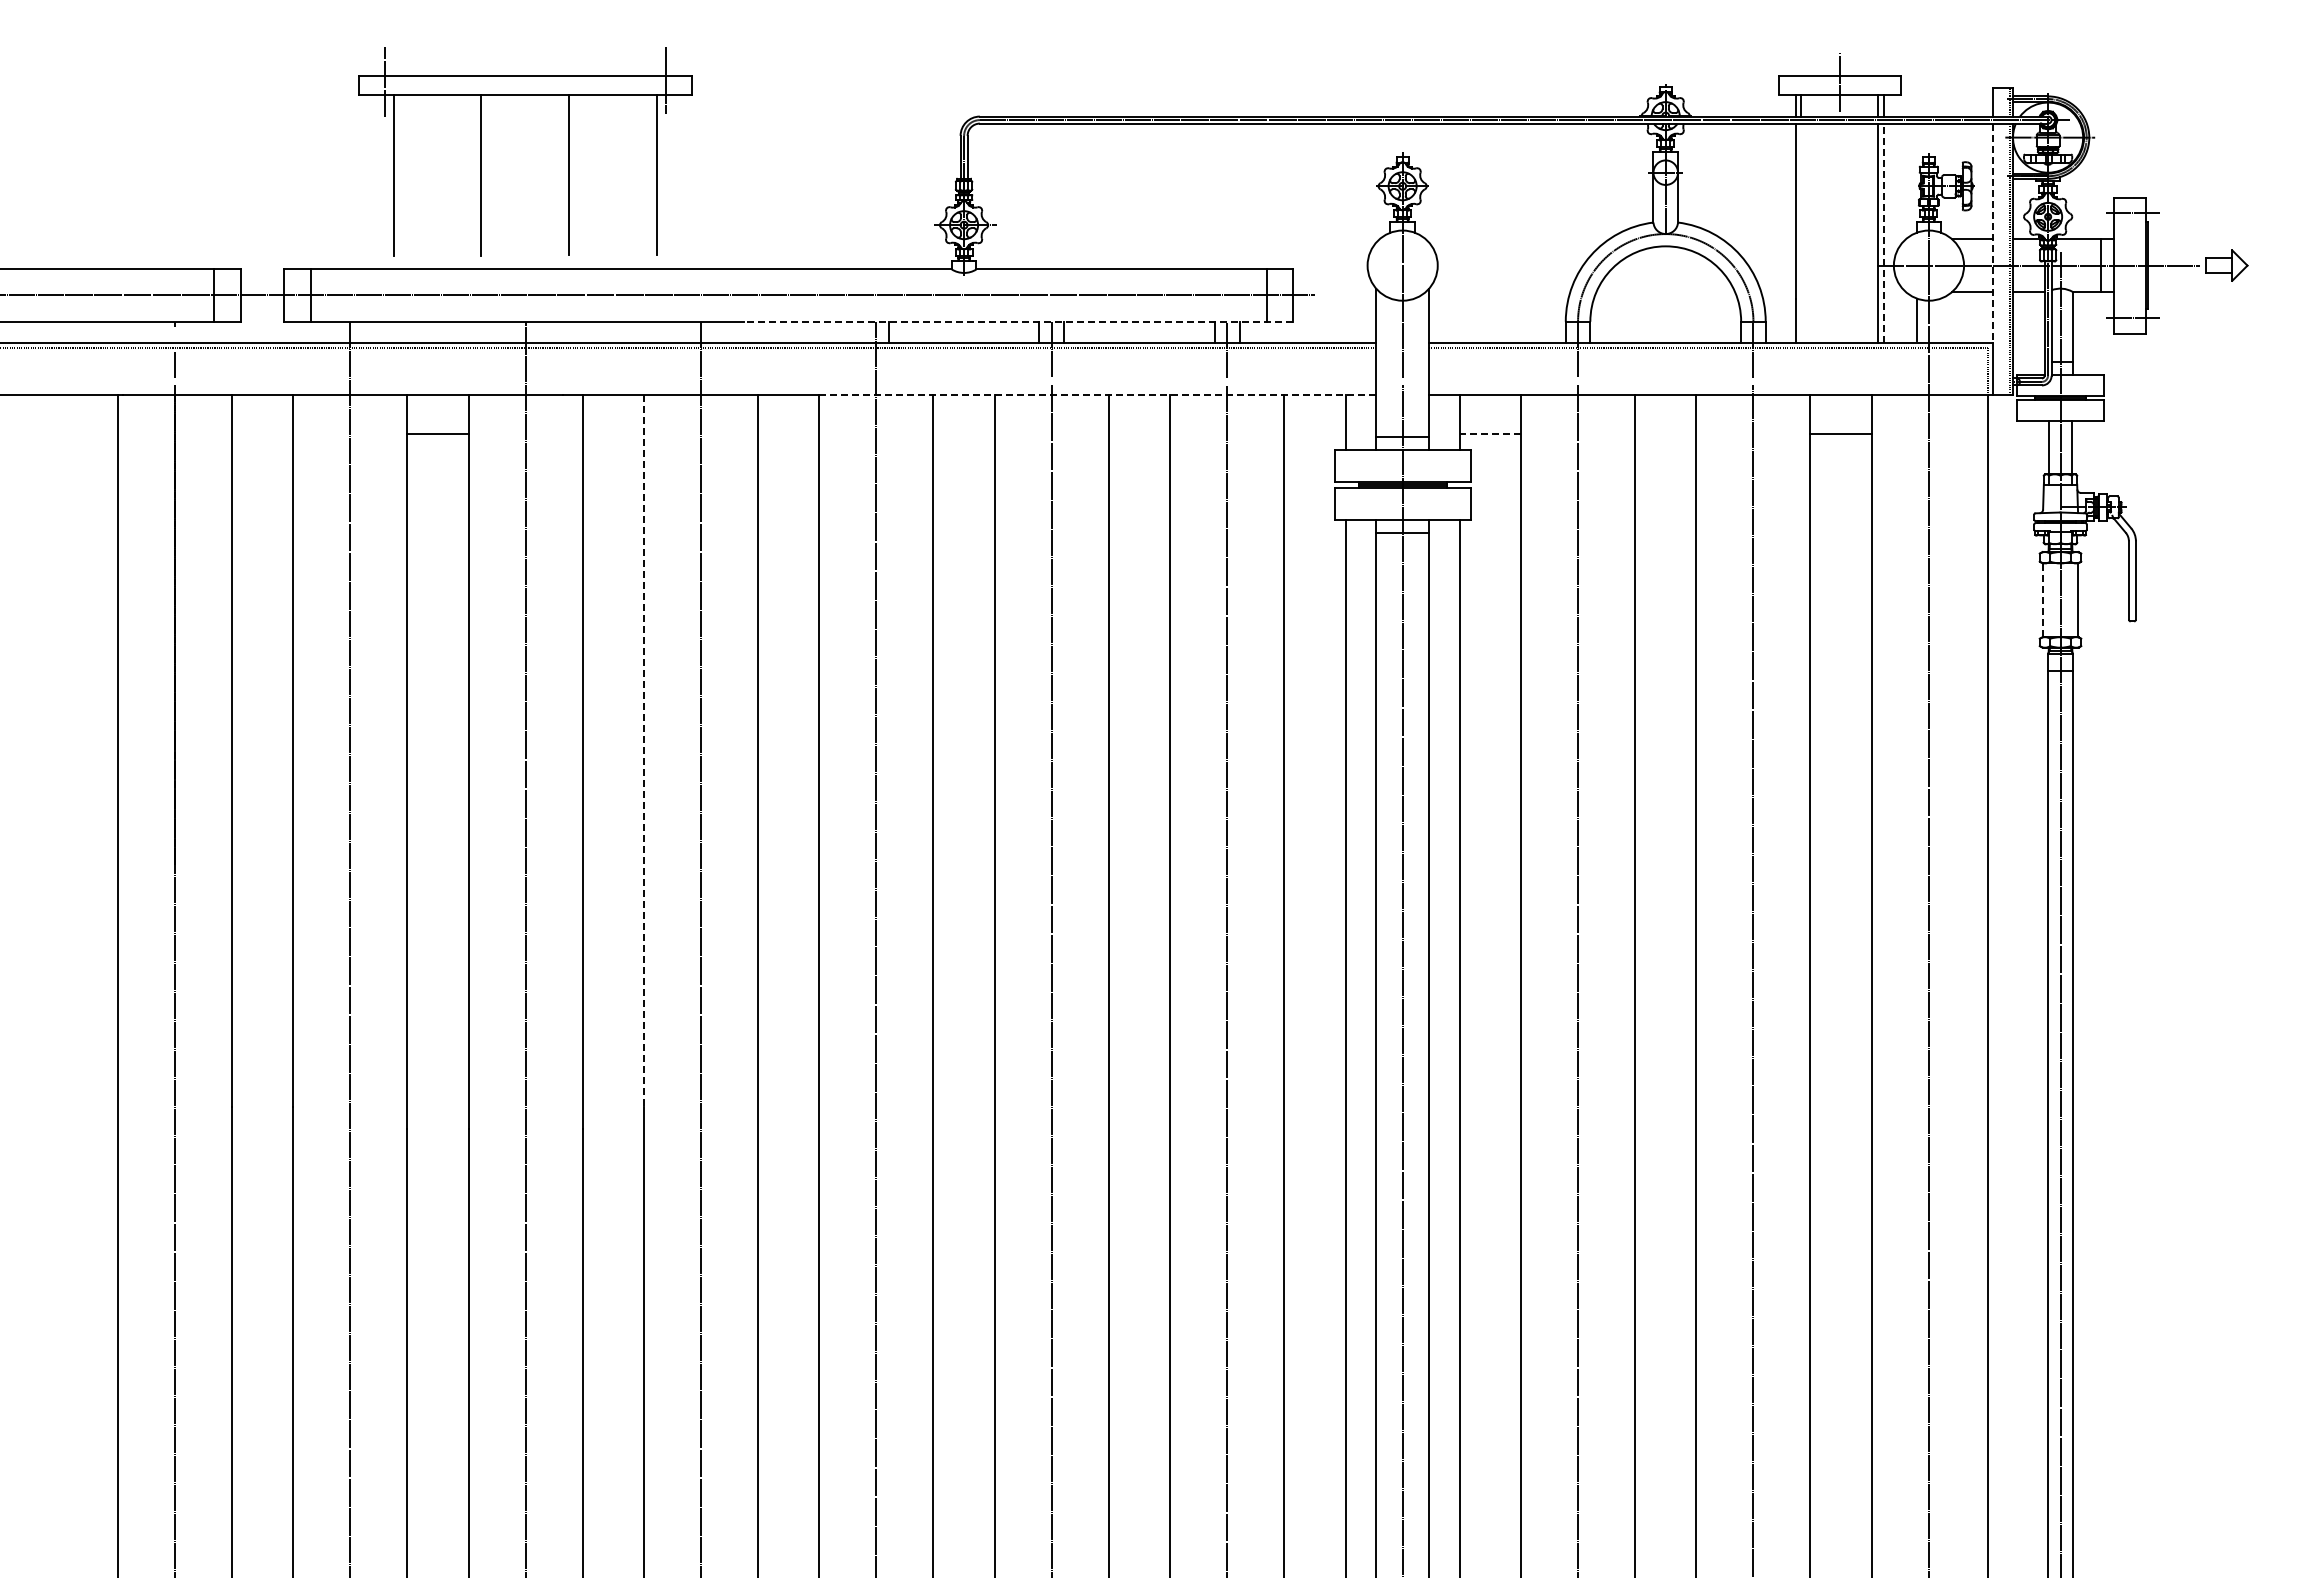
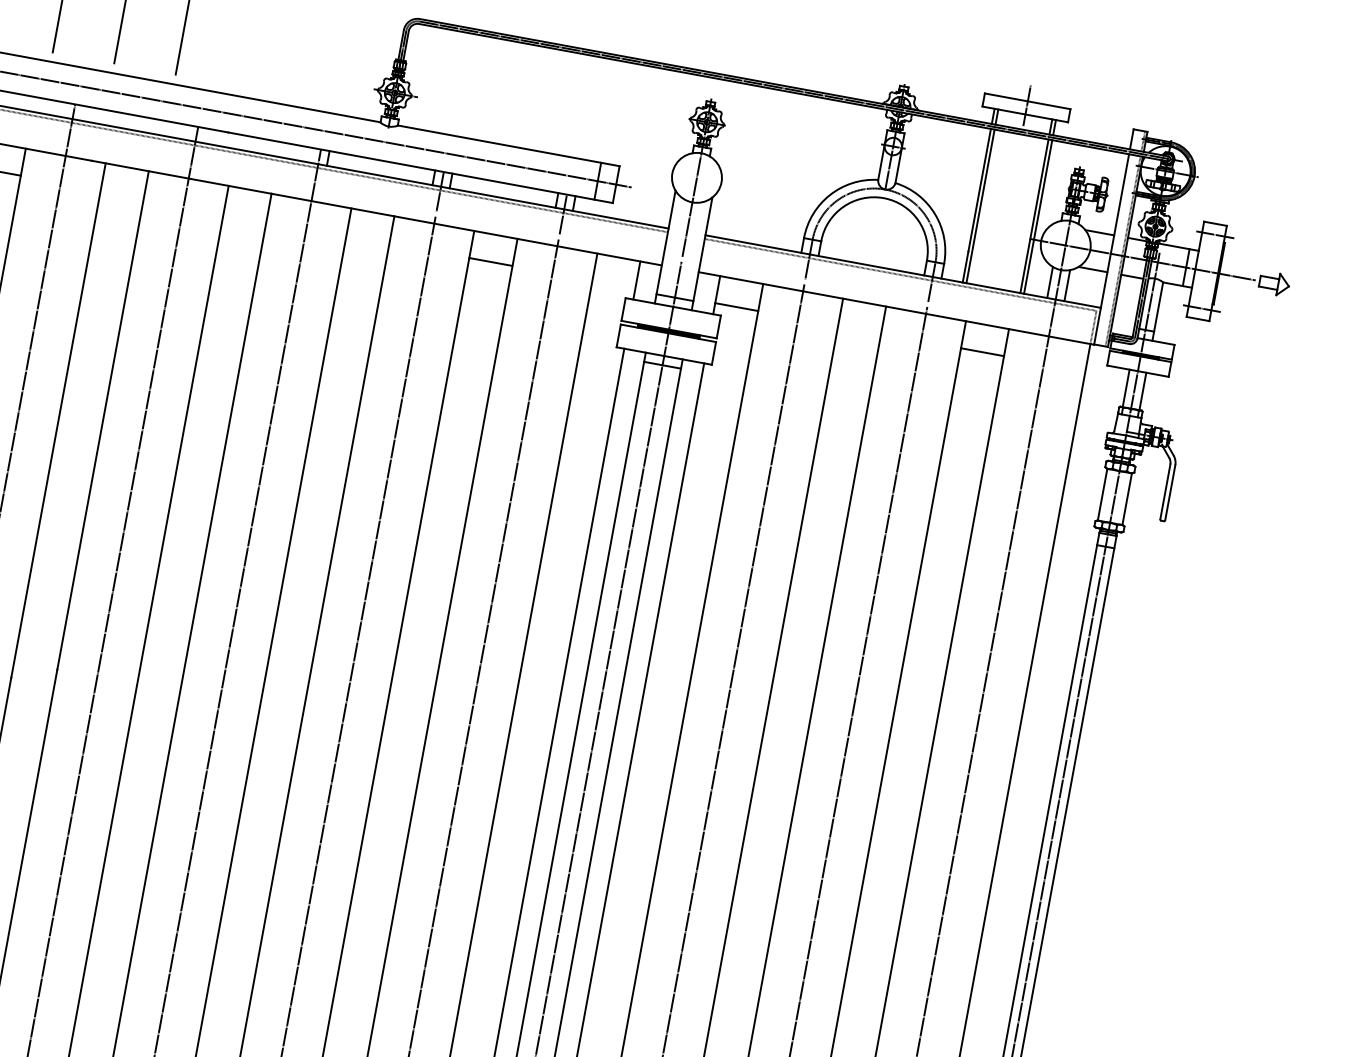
line: (1801, 232) -> (980, 205), added
line: (1883, 233) -> (1038, 217), dashed -> solid
line: (1993, 233) -> (1115, 231), dashed -> solid
line: (1941, 319) -> (1067, 284), added
line: (1018, 321) -> (420, 167), dashed -> solid
line: (1097, 395) -> (466, 229), dashed -> solid
line: (1138, 434) -> (490, 262), added
line: (1490, 434) -> (736, 307), dashed -> solid
line: (2042, 600) -> (1102, 494), dashed -> solid
line: (644, 751) -> (103, 420), dashed -> solid

